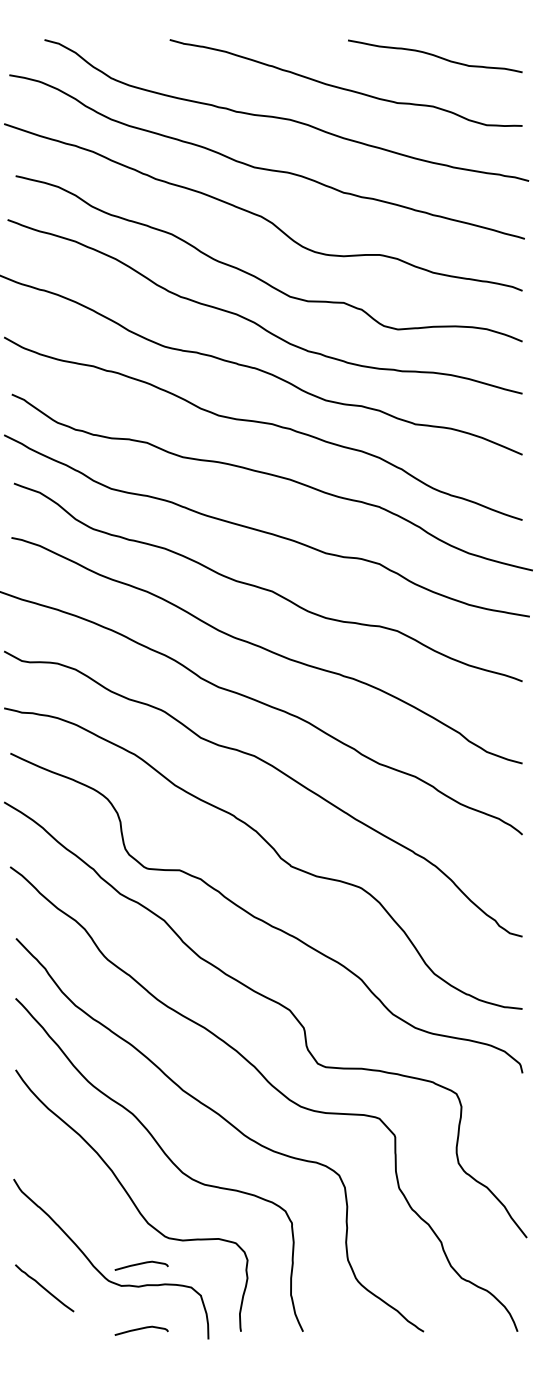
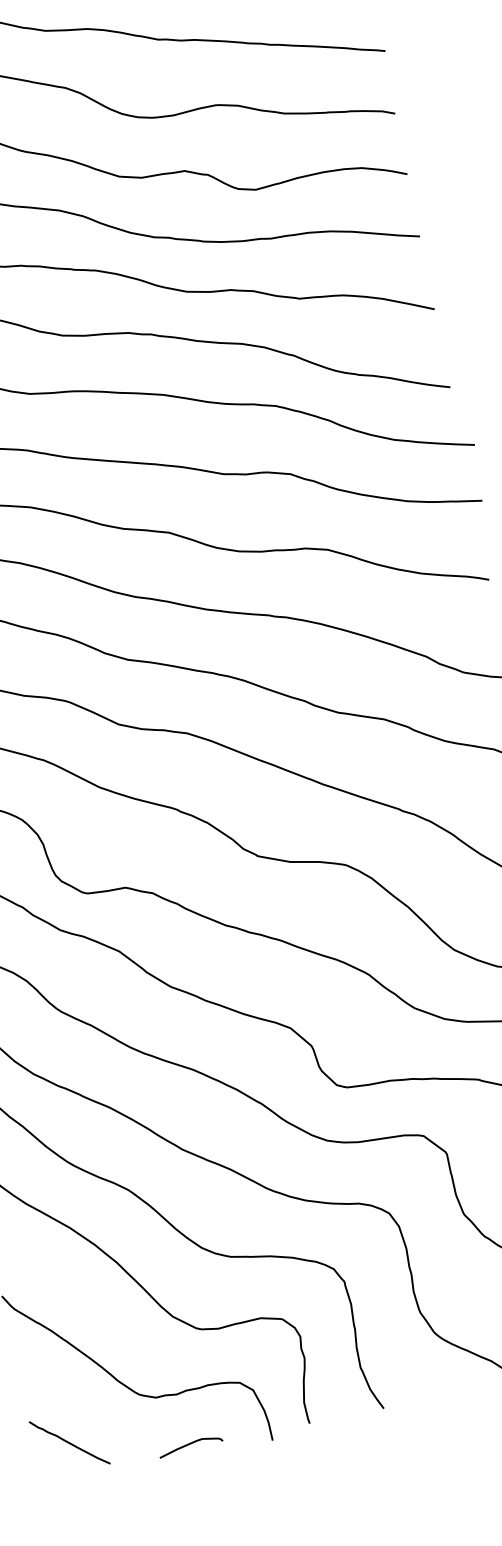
curve: (141, 1264) -> (174, 1367), removed
line: (44, 1288) -> (69, 1443), moved

